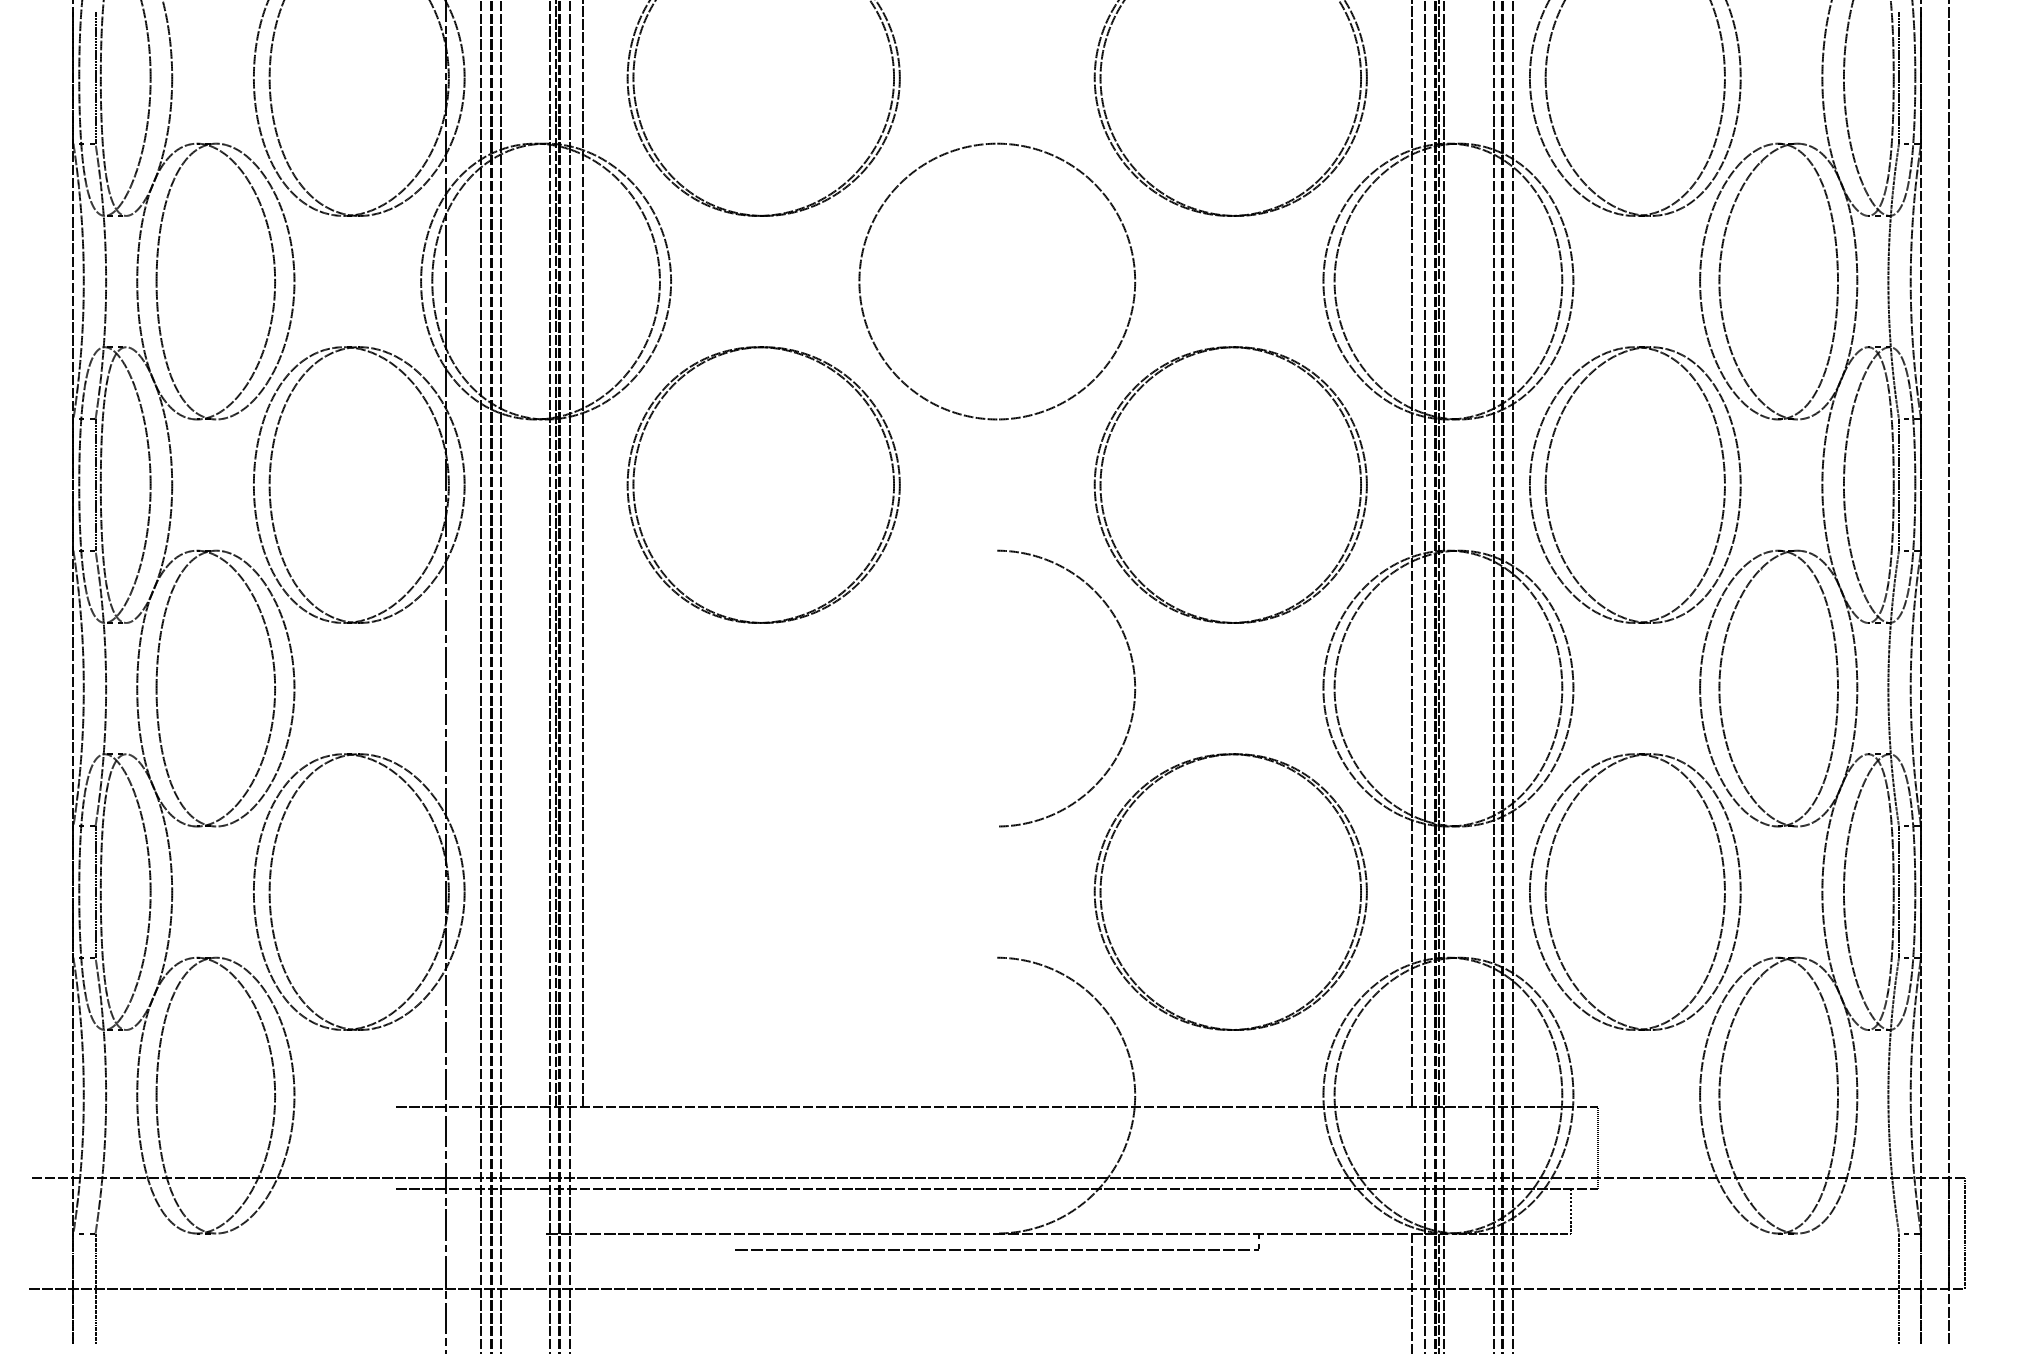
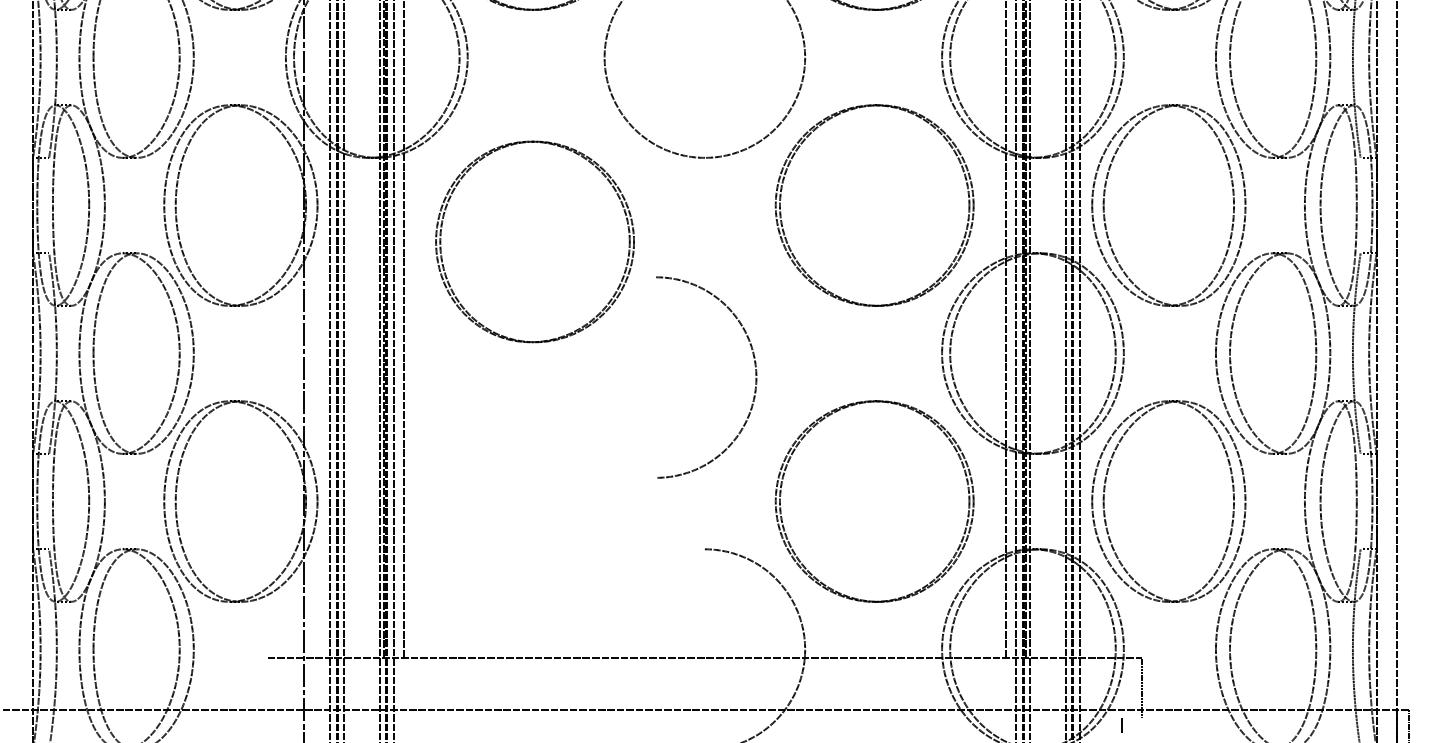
part: (635, 470) -> (441, 231), moved
line: (95, 484) -> (49, 205), removed
line: (1899, 484) -> (1360, 205), removed
curve: (1133, 678) -> (755, 370), moved
line: (95, 891) -> (49, 501), removed
line: (1899, 891) -> (1360, 501), removed
line: (997, 1189) -> (705, 717), removed

